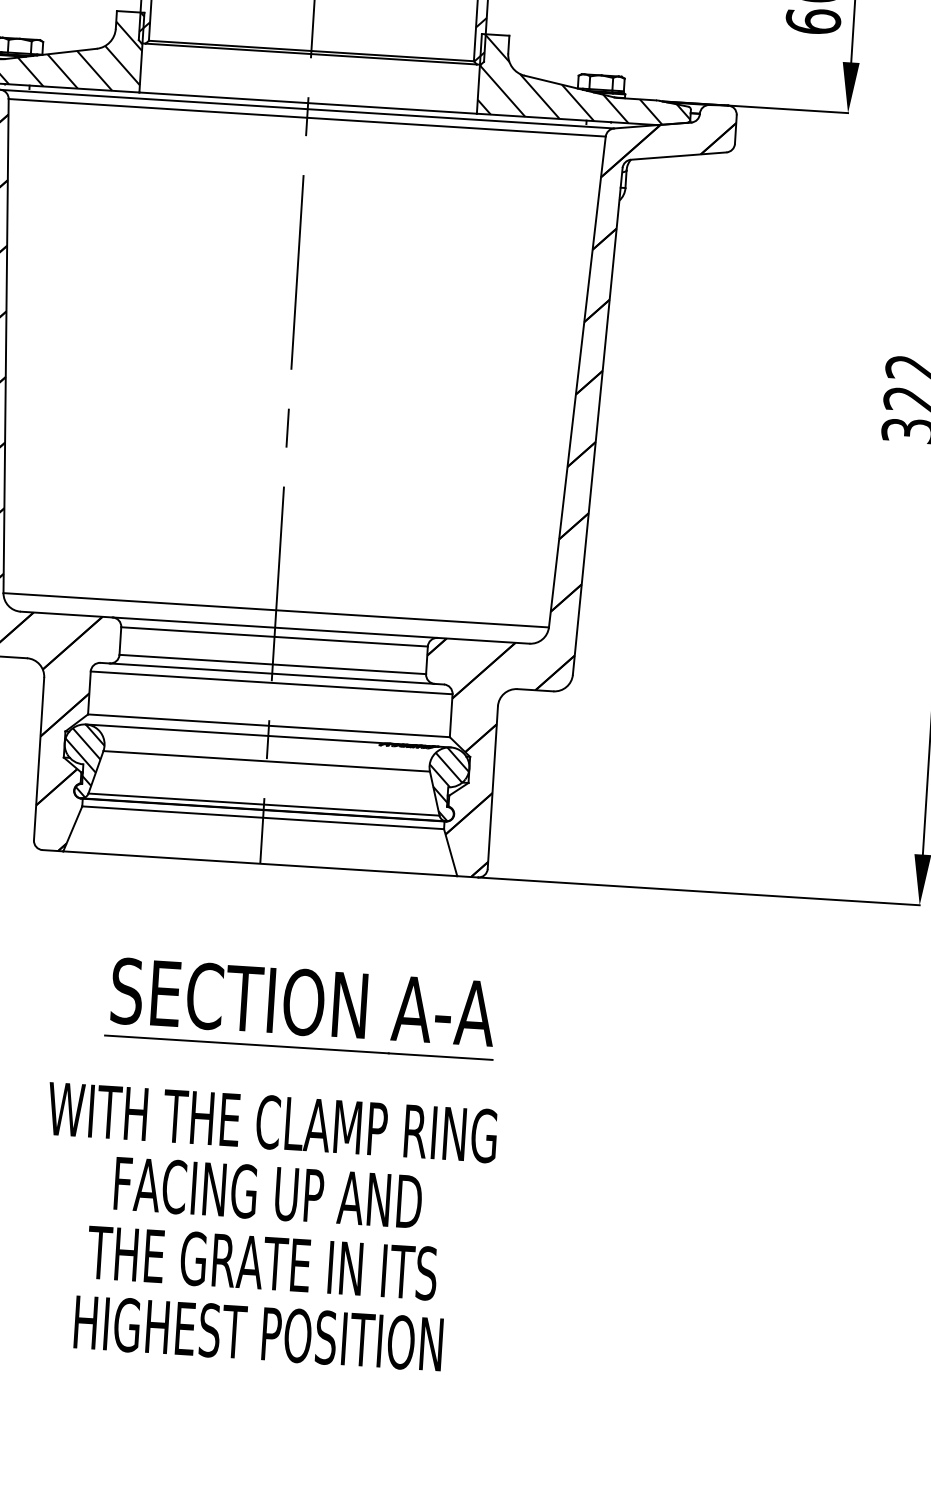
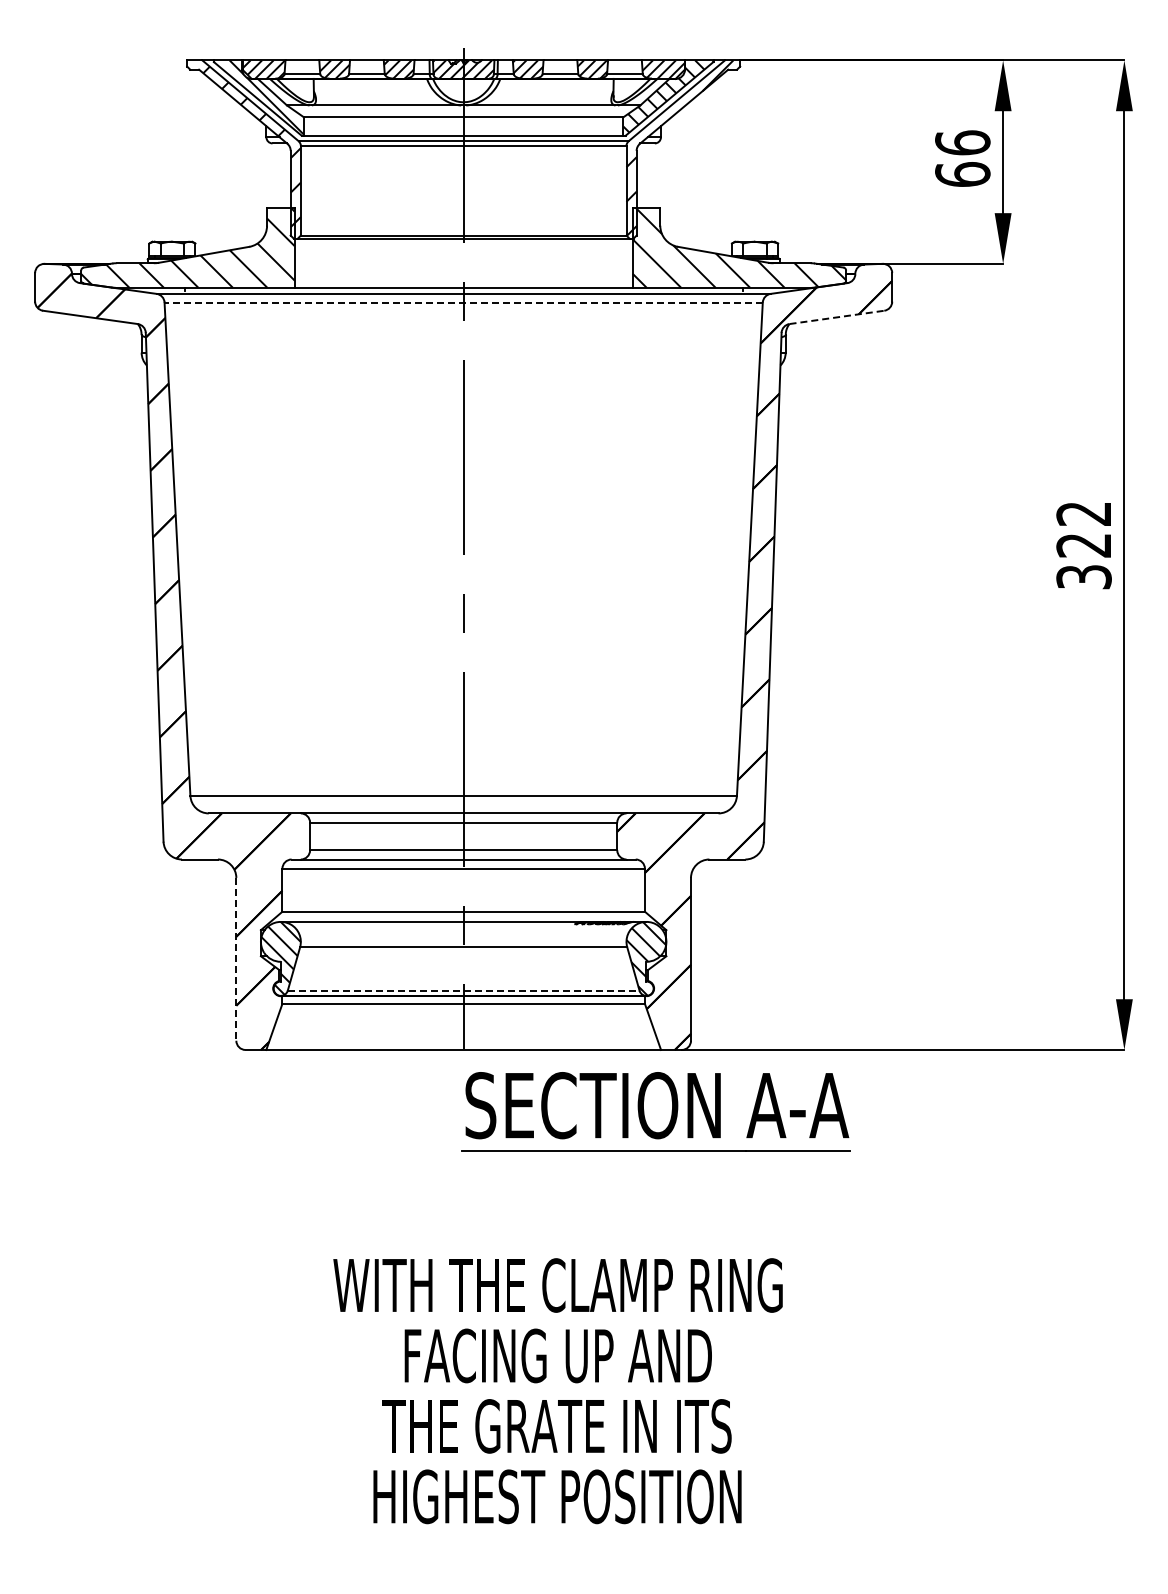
line: (307, 117) -> (463, 302), solid -> dashed
line: (678, 156) -> (836, 317), solid -> dashed
line: (39, 759) -> (236, 959), solid -> dashed
line: (263, 804) -> (463, 990), solid -> dashed
part: (301, 1008) -> (655, 1111), moved
text: (265, 1228) -> (557, 1391), moved

